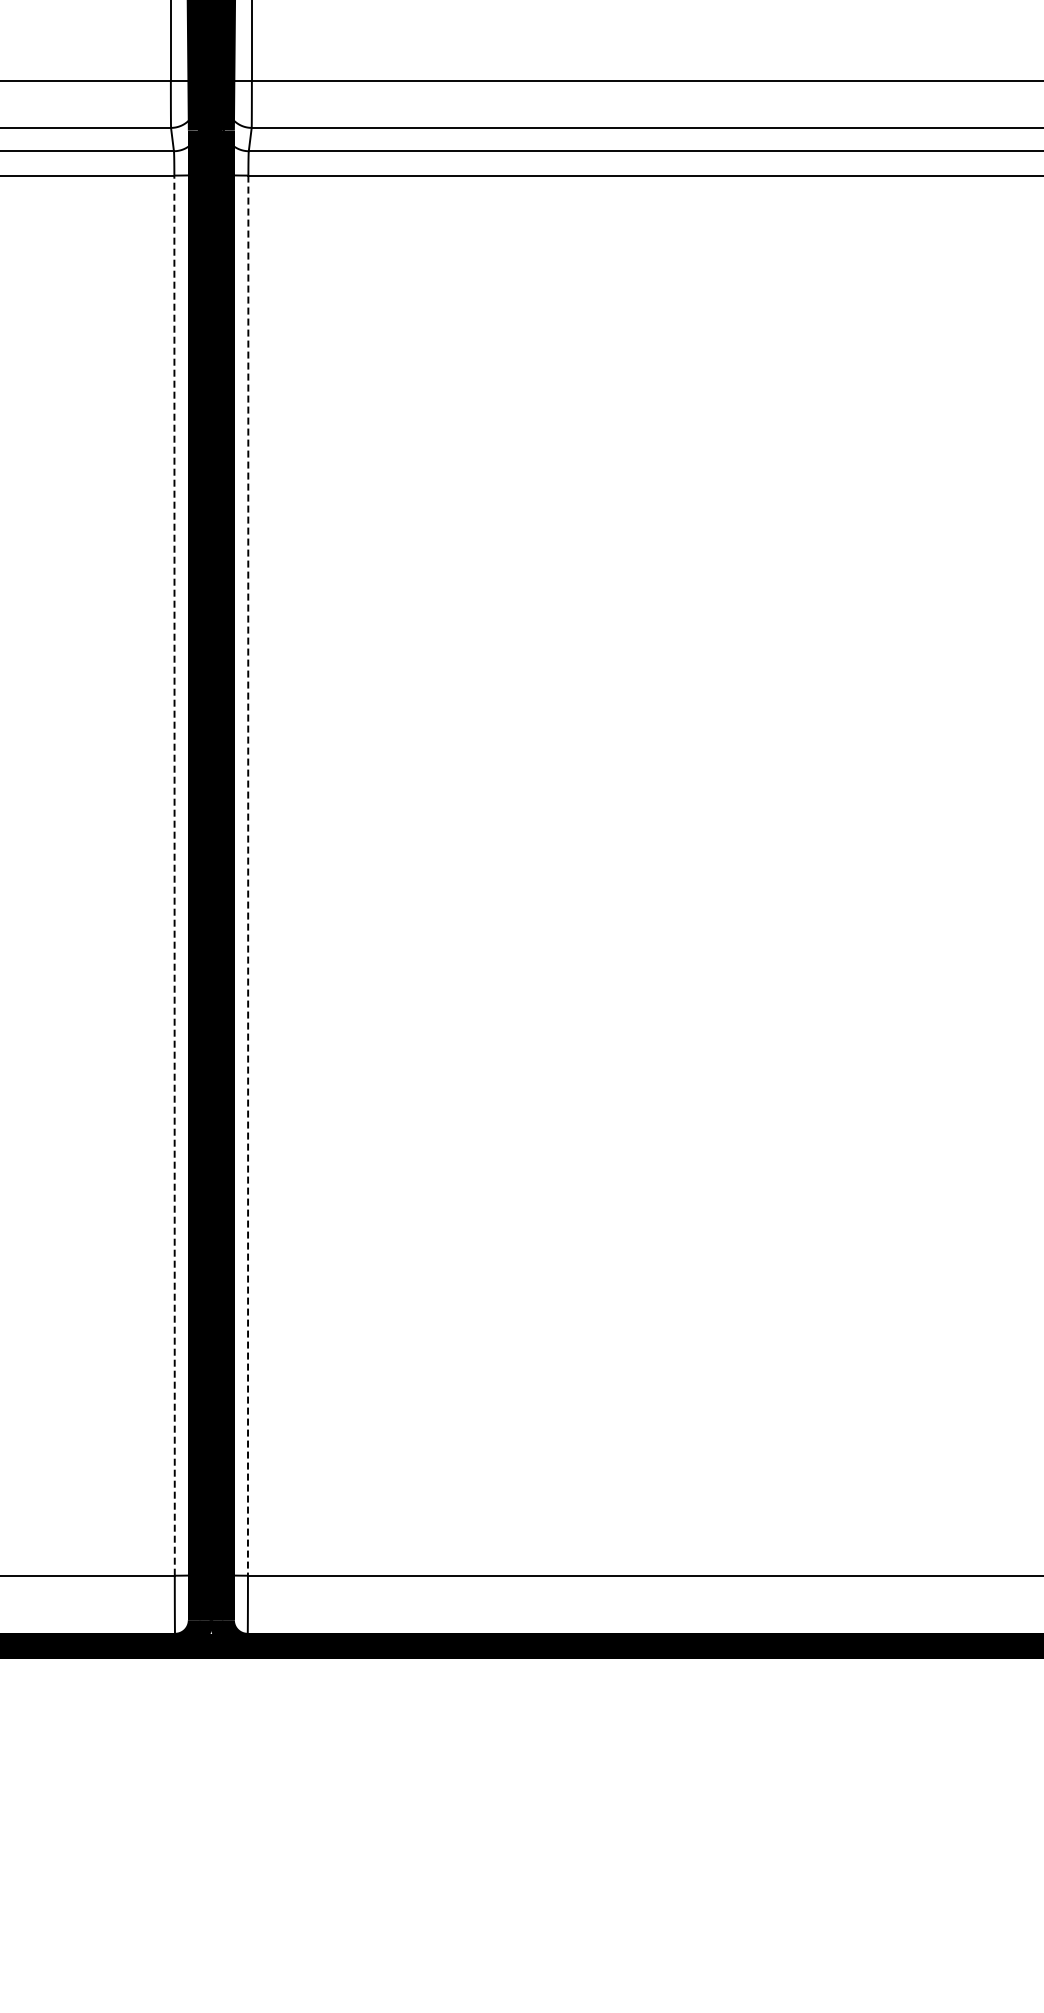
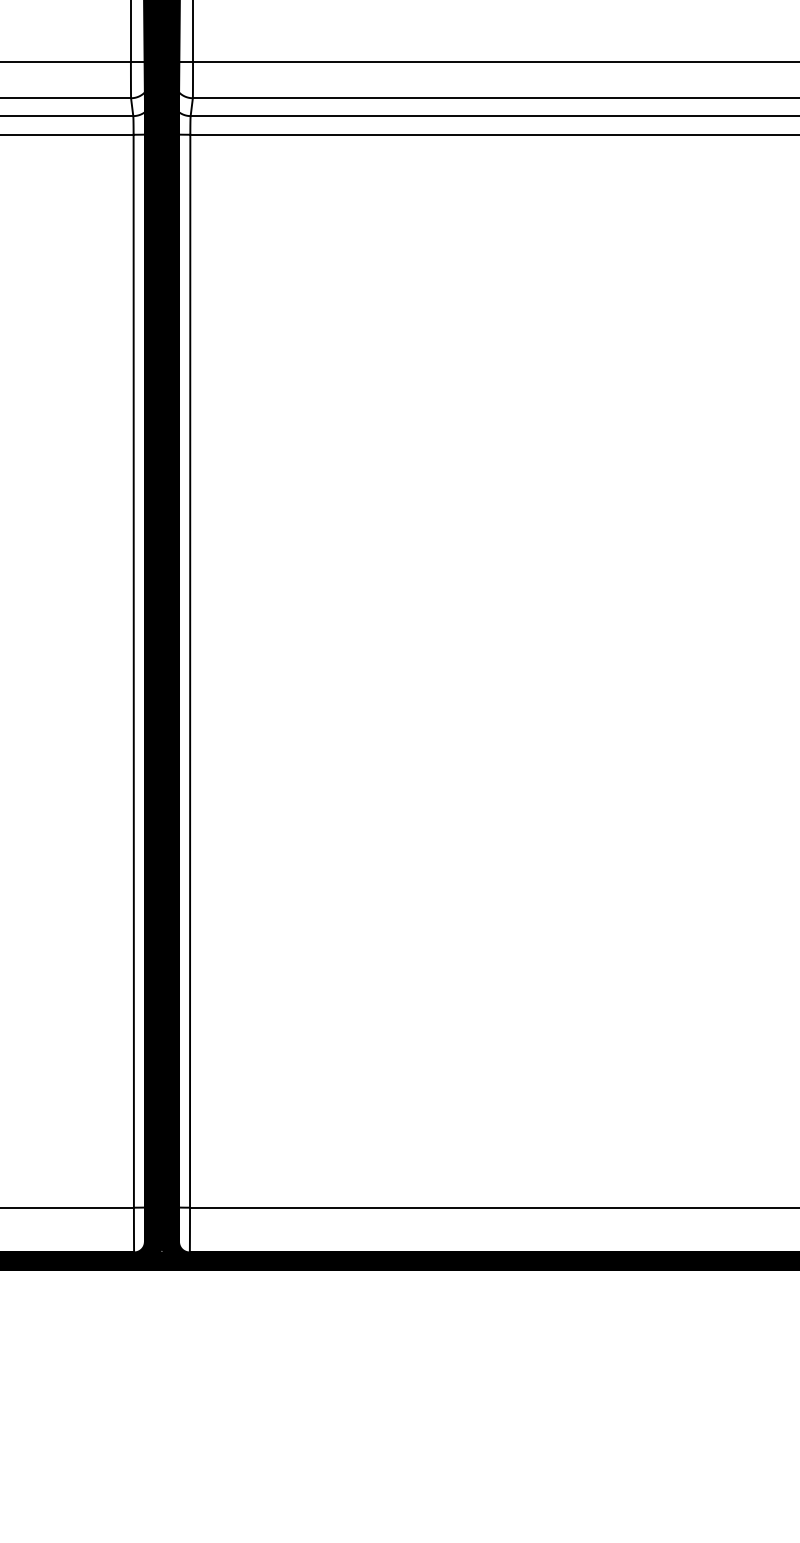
line: (174, 875) -> (133, 671), dashed -> solid
line: (248, 876) -> (190, 671), dashed -> solid

